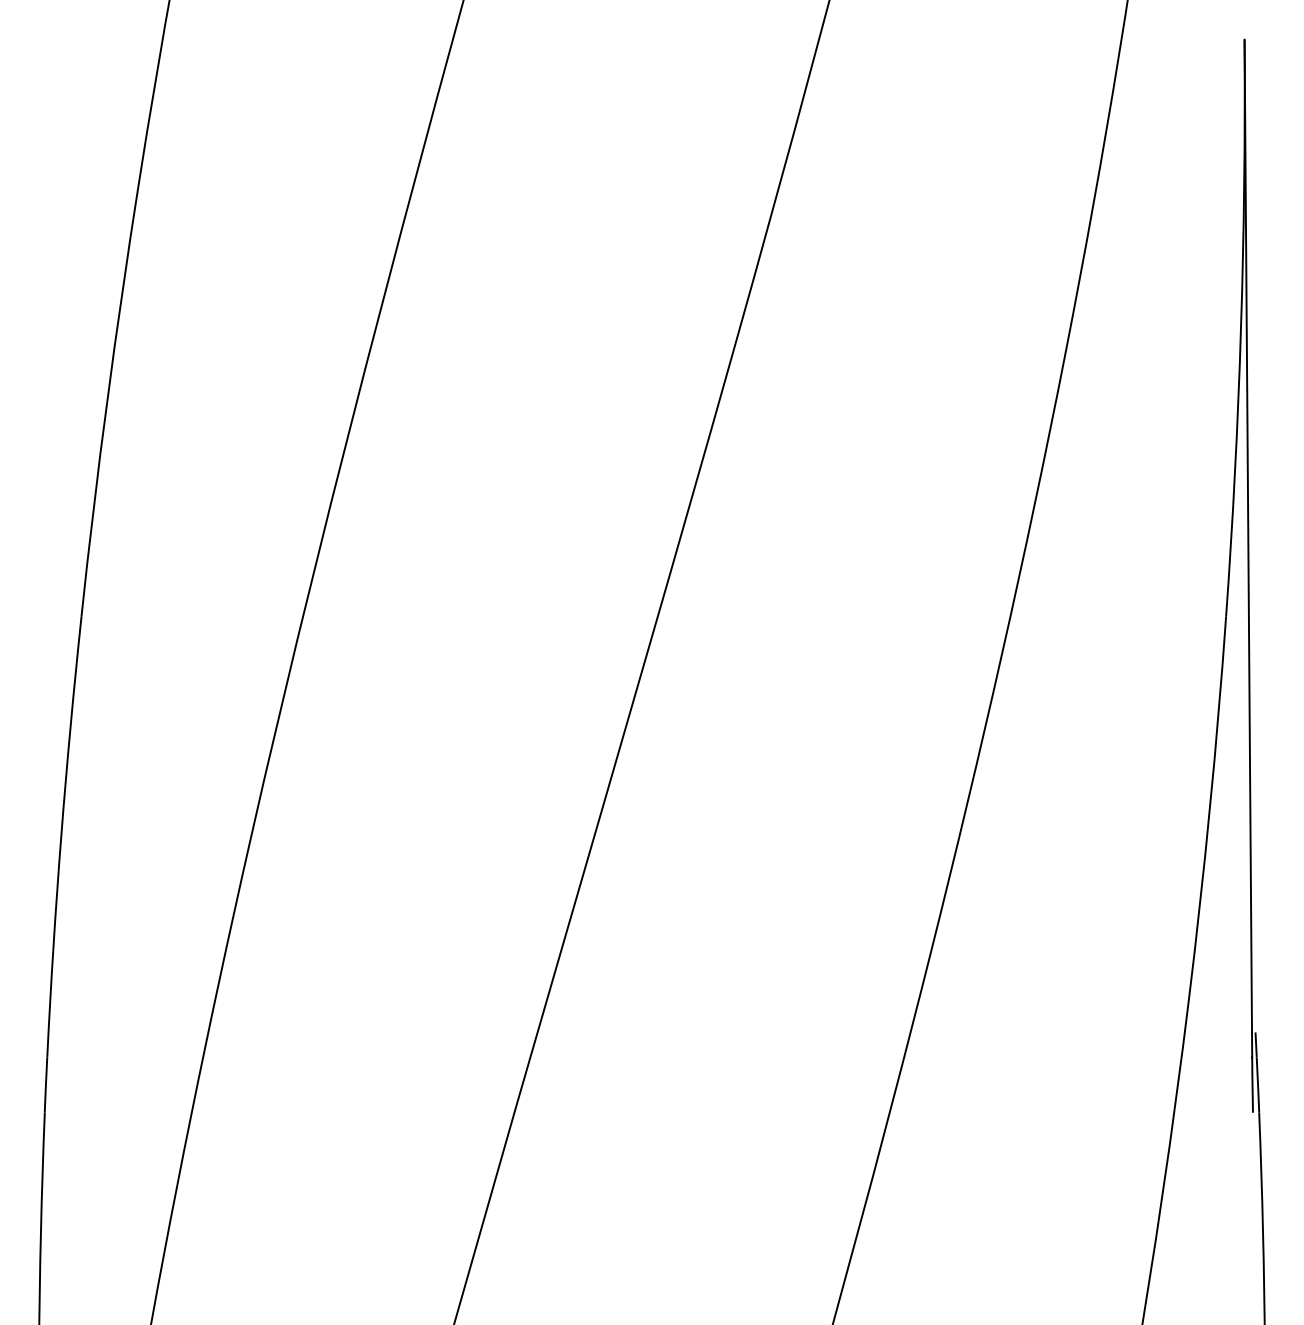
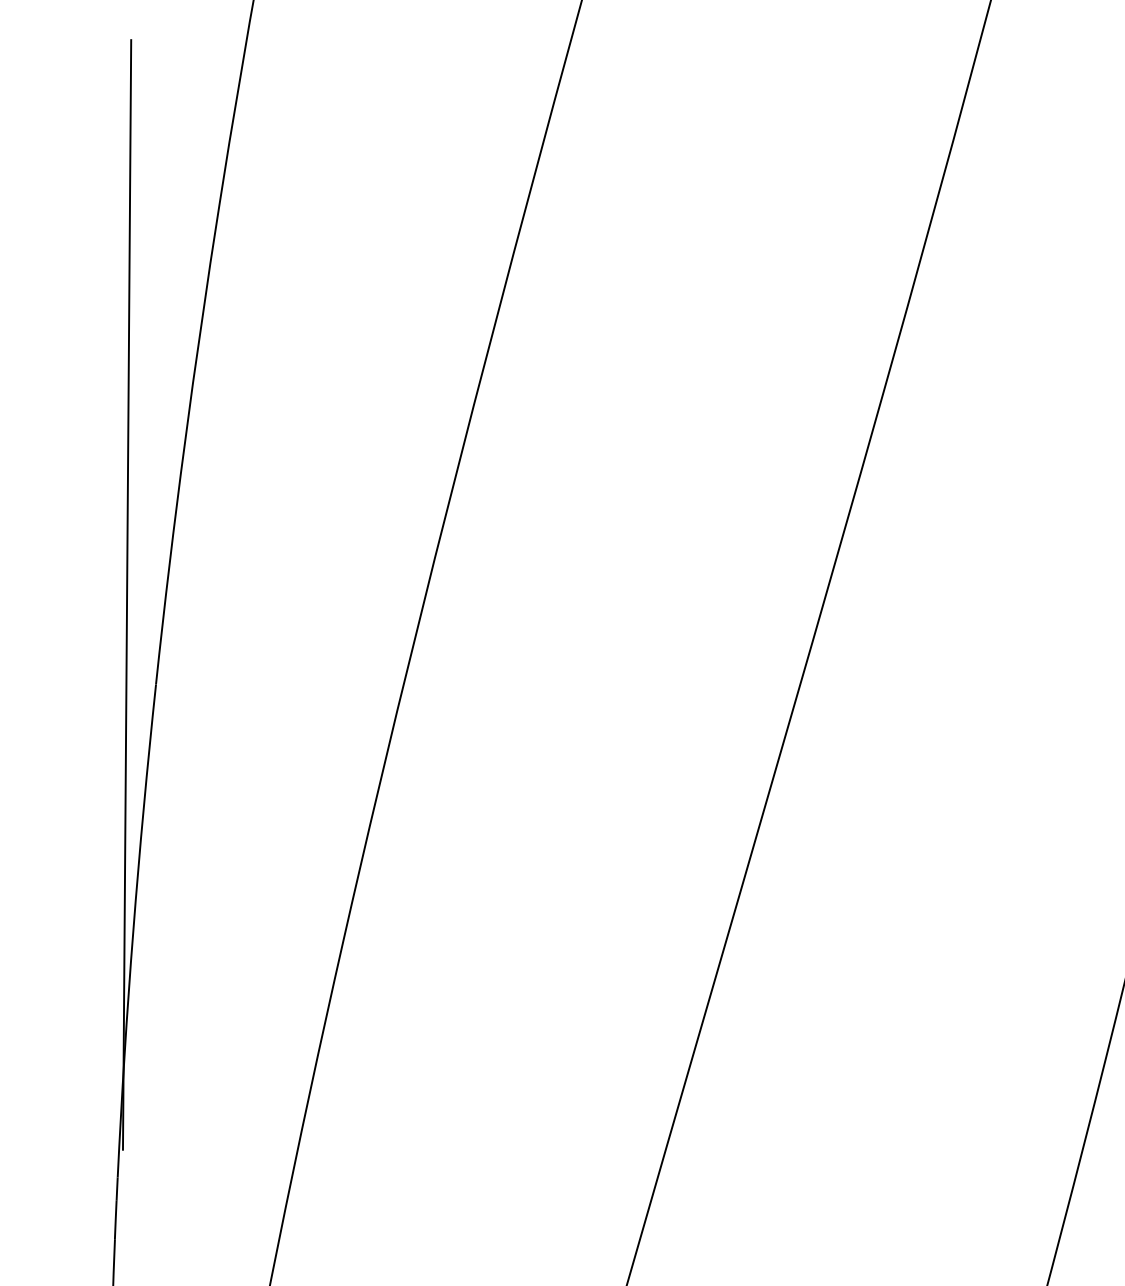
line: (55, 535) -> (126, 594), added

